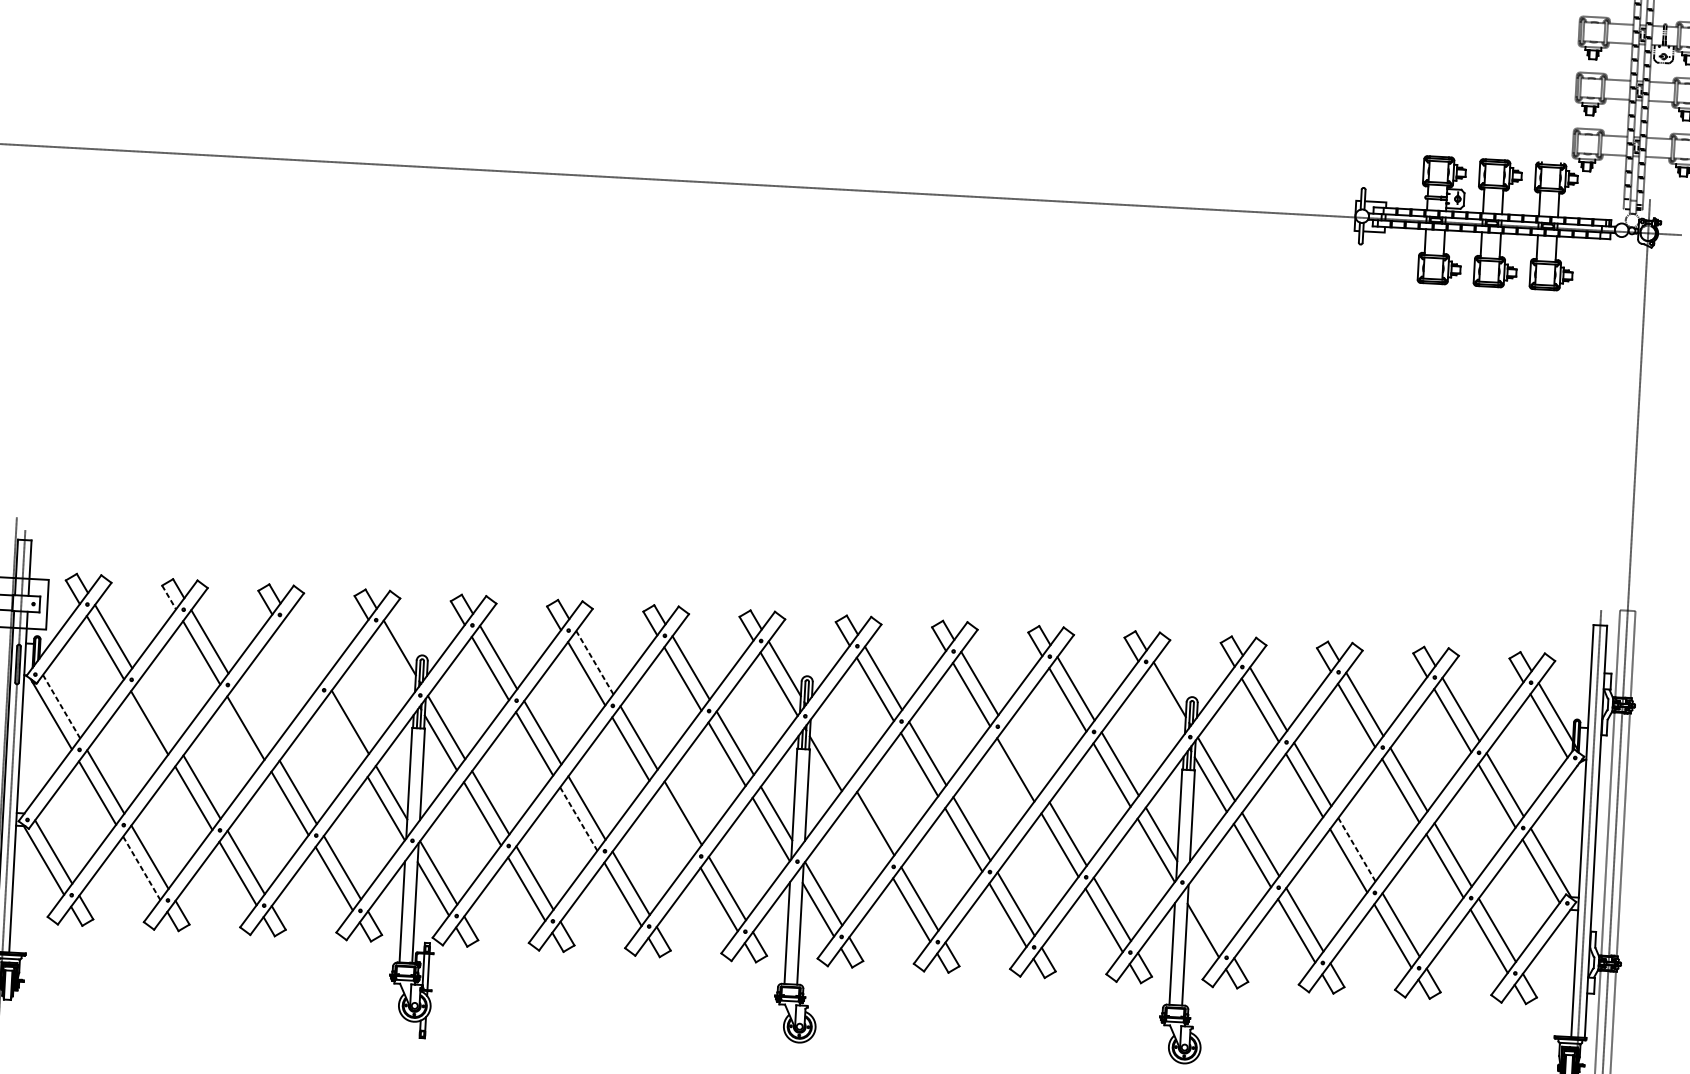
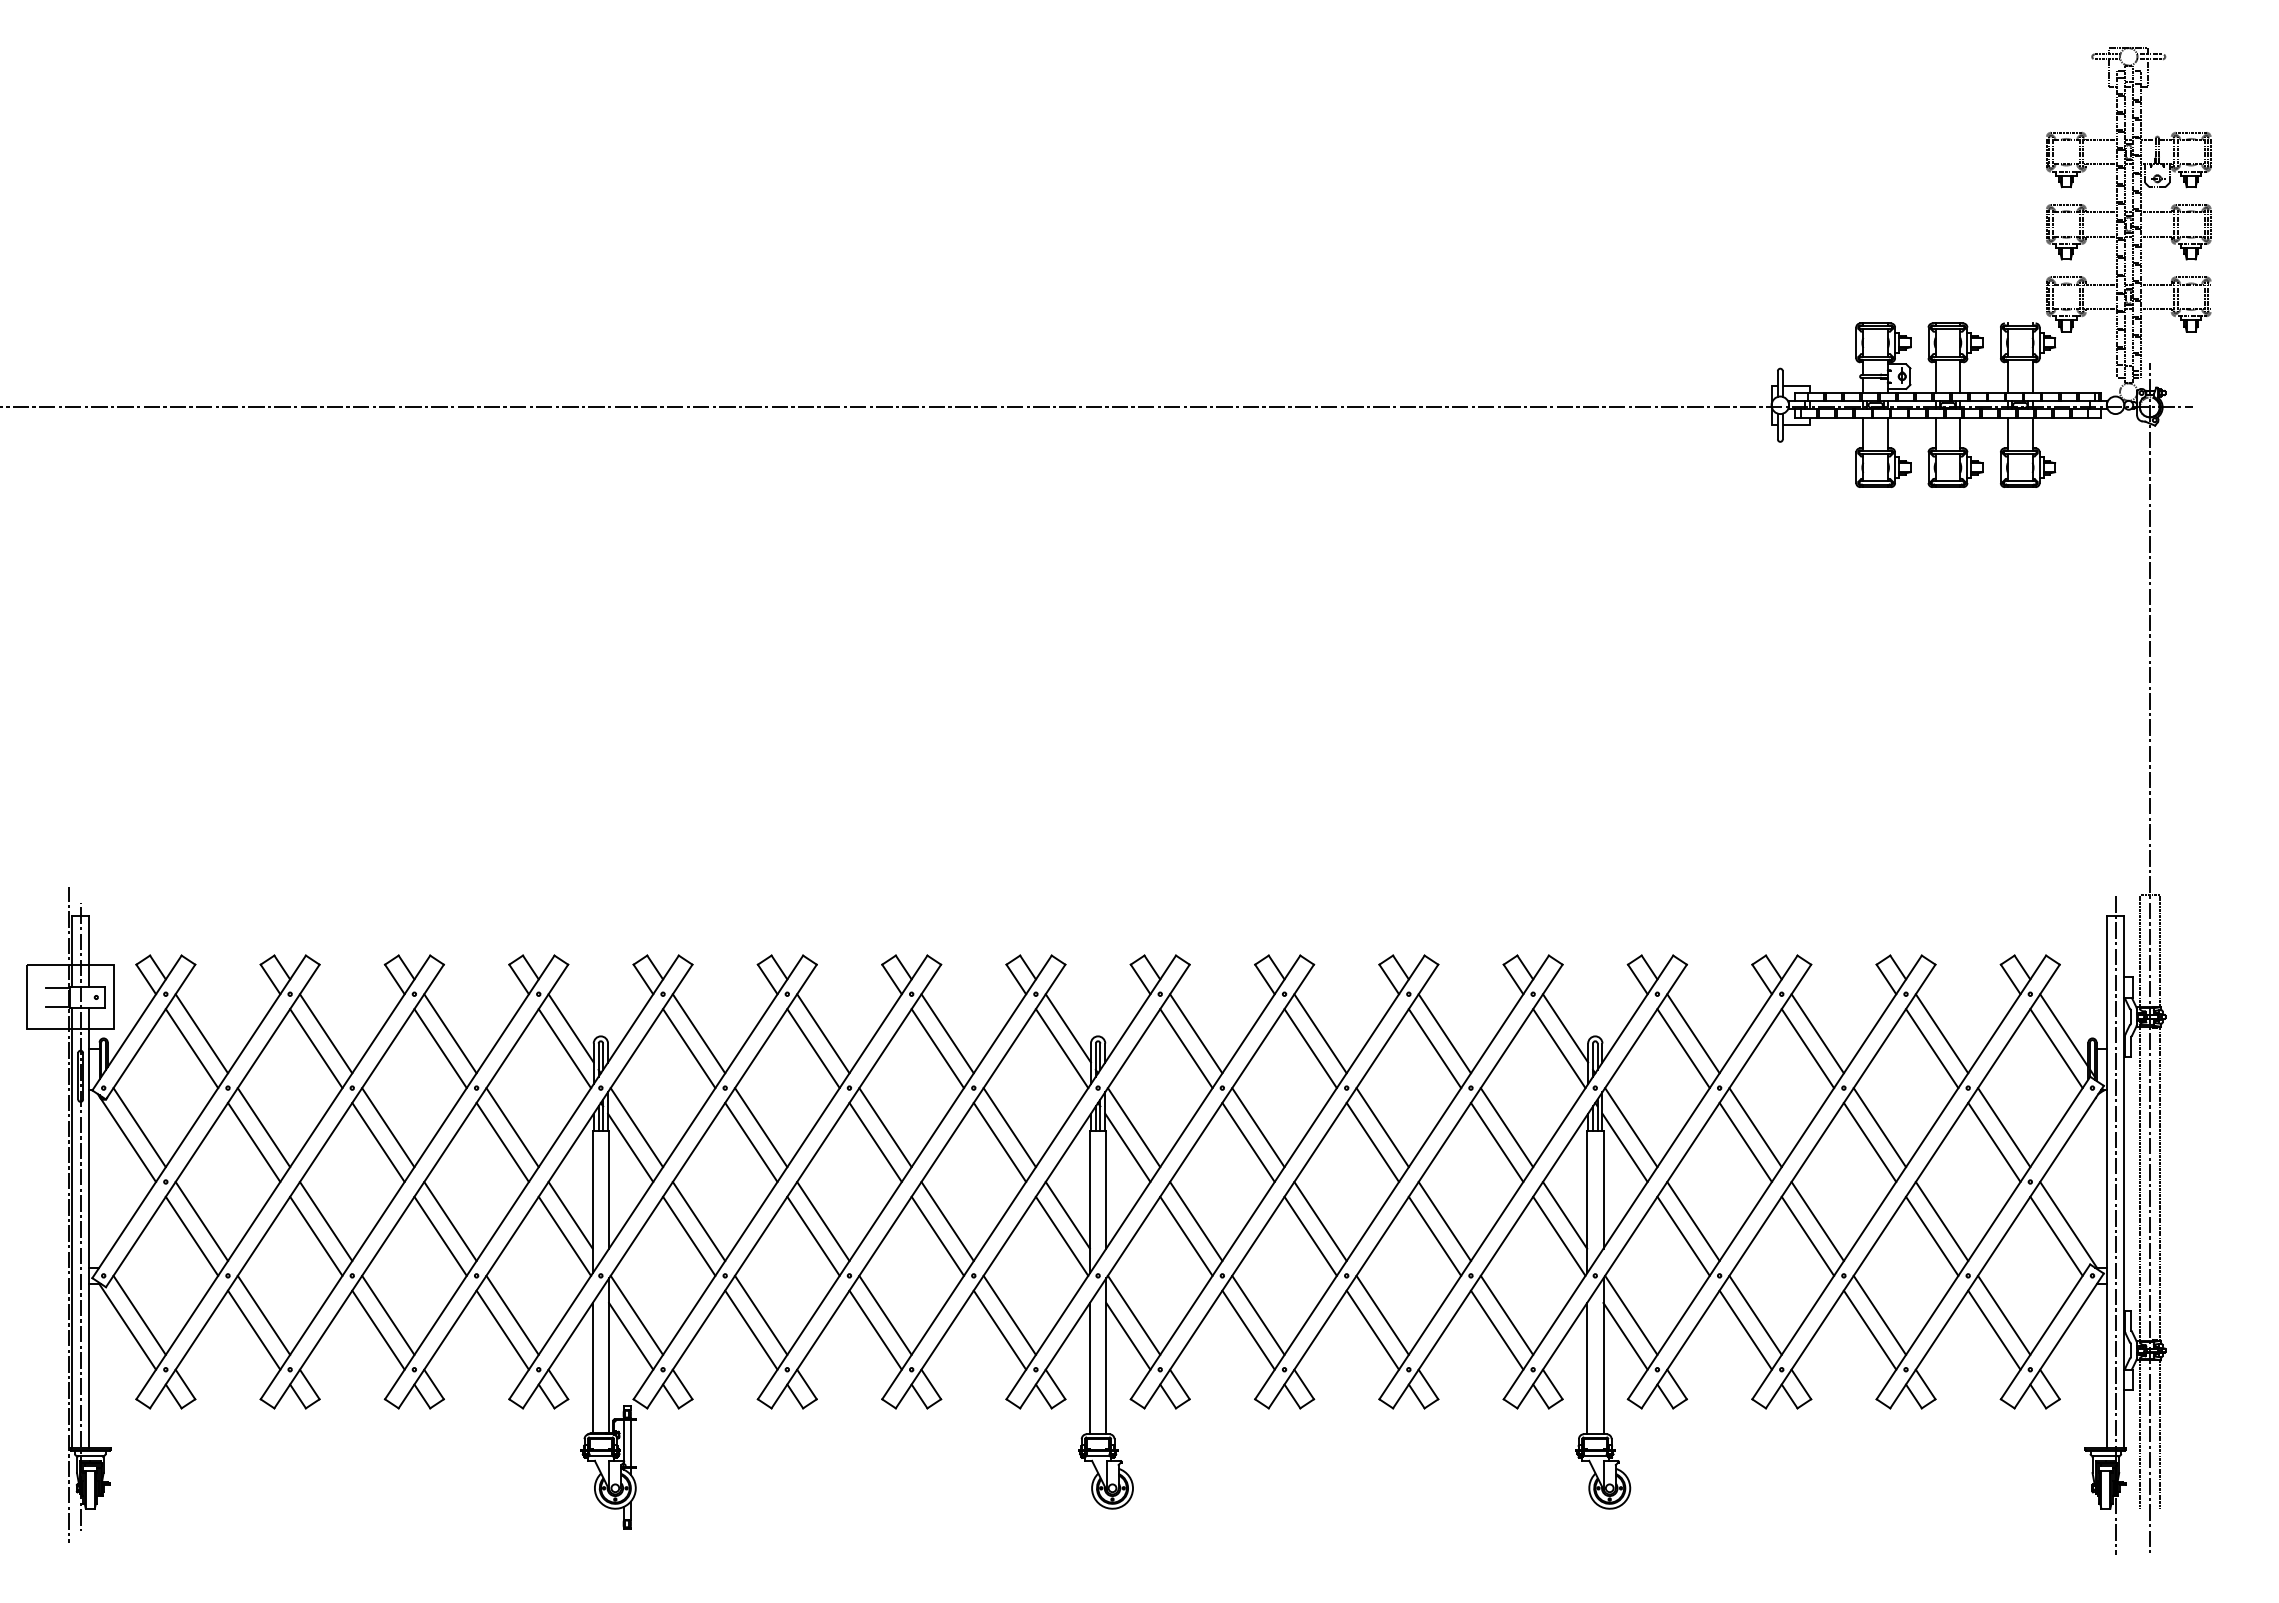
line: (169, 597) -> (270, 979), dashed -> solid
line: (306, 646) -> (450, 1033), added
line: (297, 658) -> (440, 1048), added
line: (595, 662) -> (823, 1033), dashed -> solid
line: (393, 663) -> (564, 1048), added
line: (1164, 704) -> (1559, 1048), added
line: (61, 706) -> (139, 1127), dashed -> solid
line: (157, 711) -> (263, 1127), added
line: (254, 717) -> (388, 1127), added
line: (341, 732) -> (502, 1141), added
line: (831, 748) -> (1133, 1127), added
line: (1023, 758) -> (1382, 1127), added
line: (578, 819) -> (813, 1236), dashed -> solid
line: (674, 823) -> (937, 1235), added
line: (867, 834) -> (1186, 1235), added
line: (1356, 849) -> (1817, 1221), dashed -> solid
line: (142, 868) -> (254, 1330), dashed -> solid
line: (1208, 913) -> (1631, 1314), added

